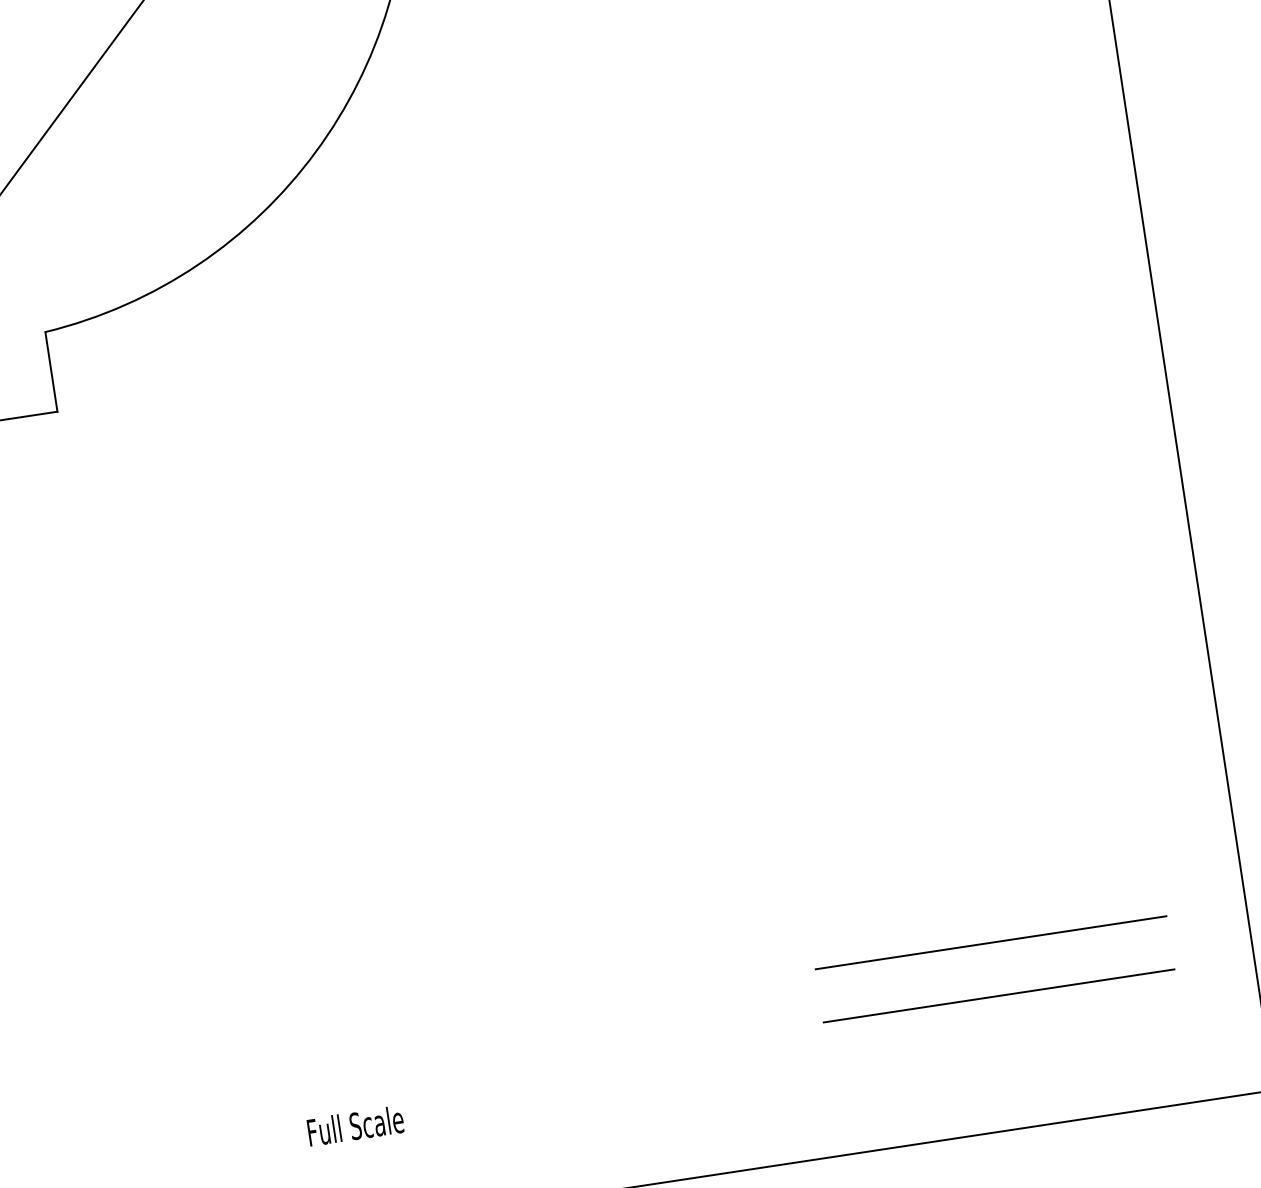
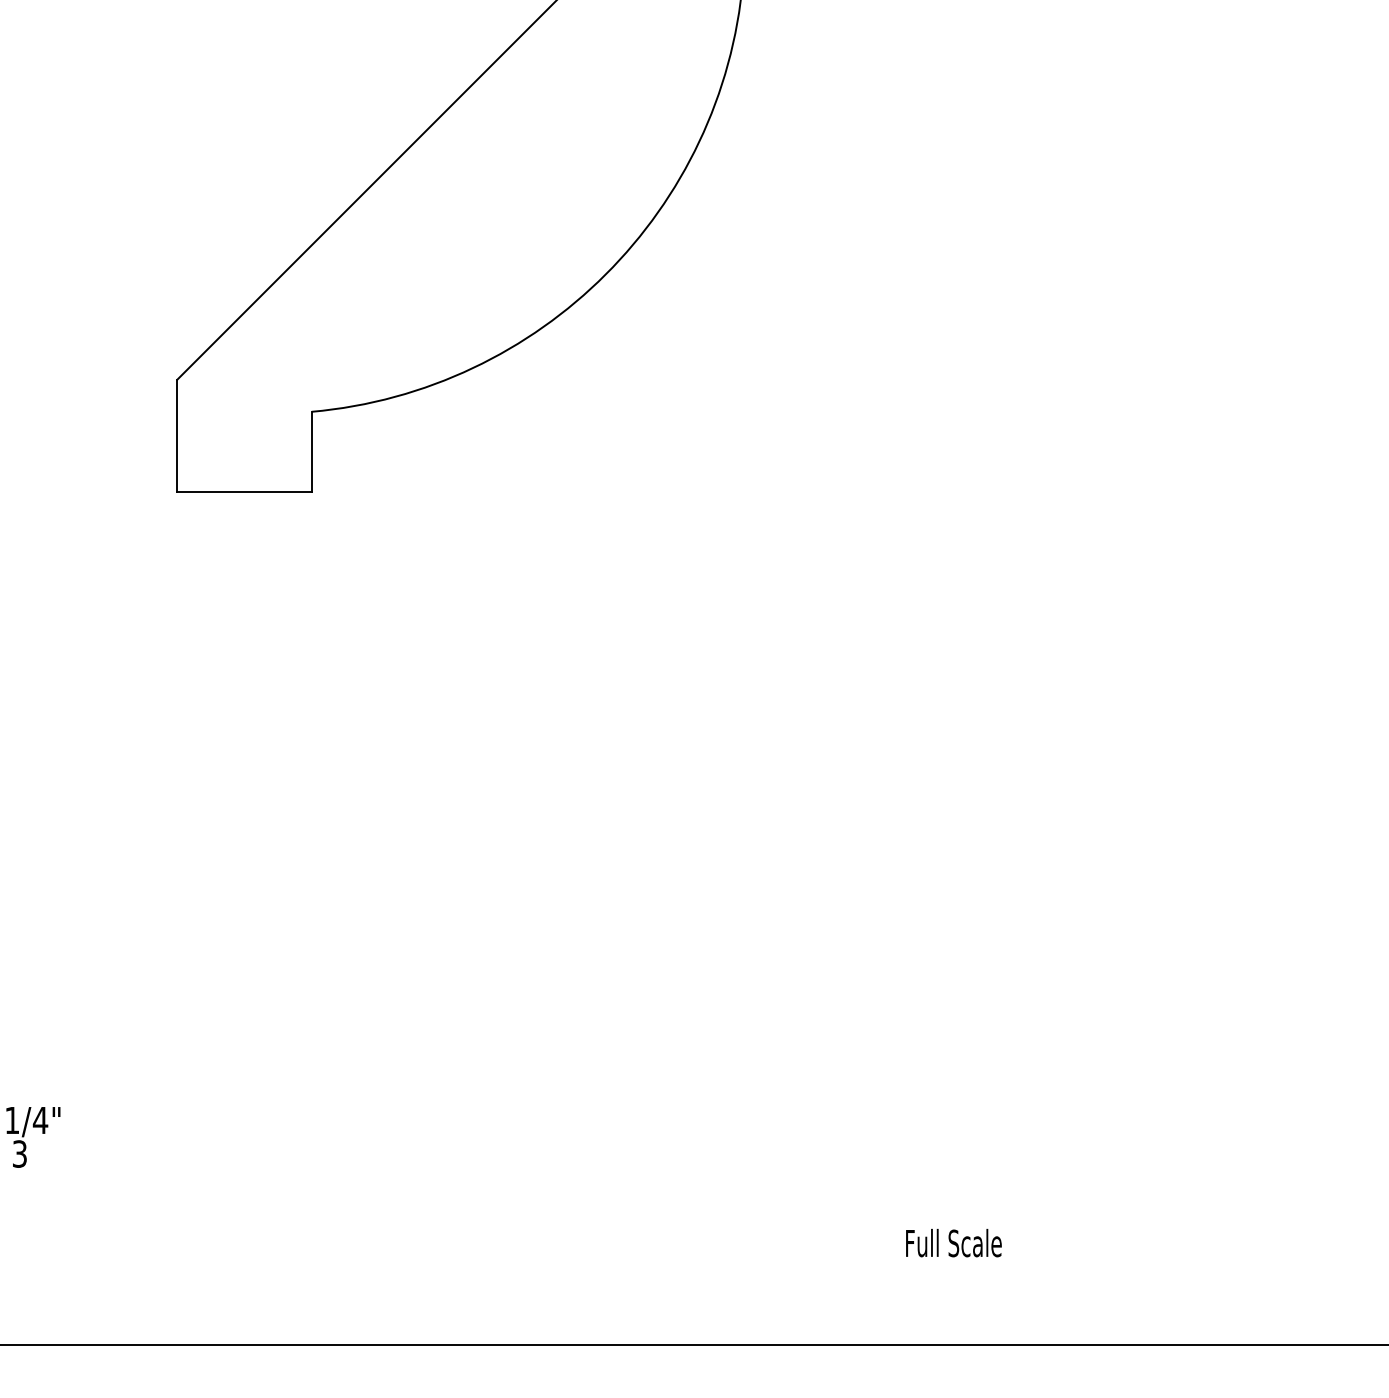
line: (991, 943) -> (1155, 1157), removed
line: (999, 995) -> (1155, 1210), removed
text: (355, 1126) -> (953, 1243), moved

